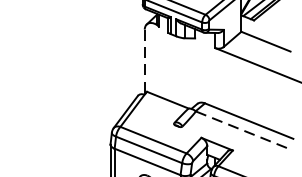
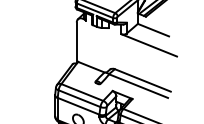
line: (144, 62) -> (76, 43), dashed -> solid
line: (242, 130) -> (138, 86), dashed -> solid

